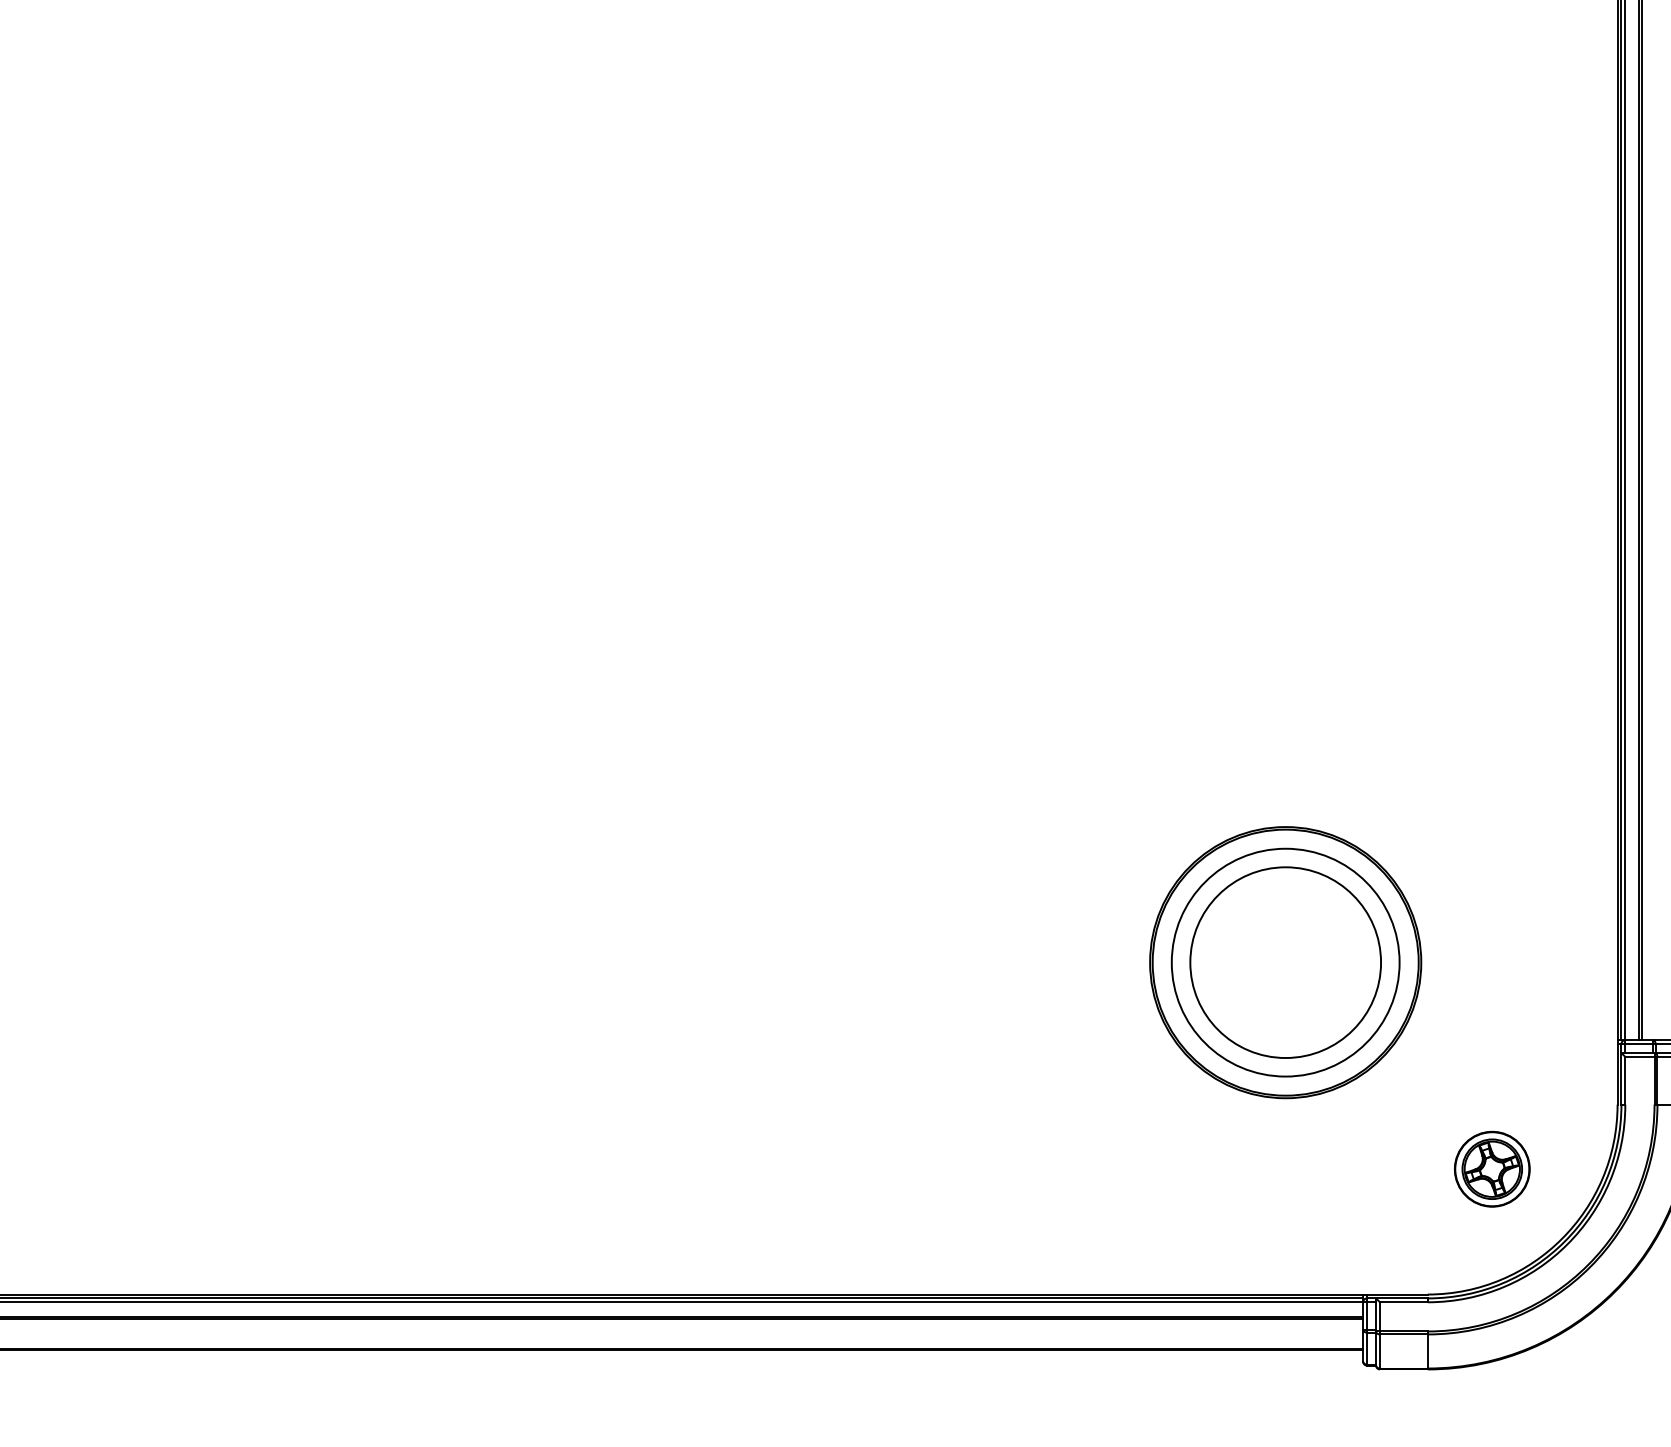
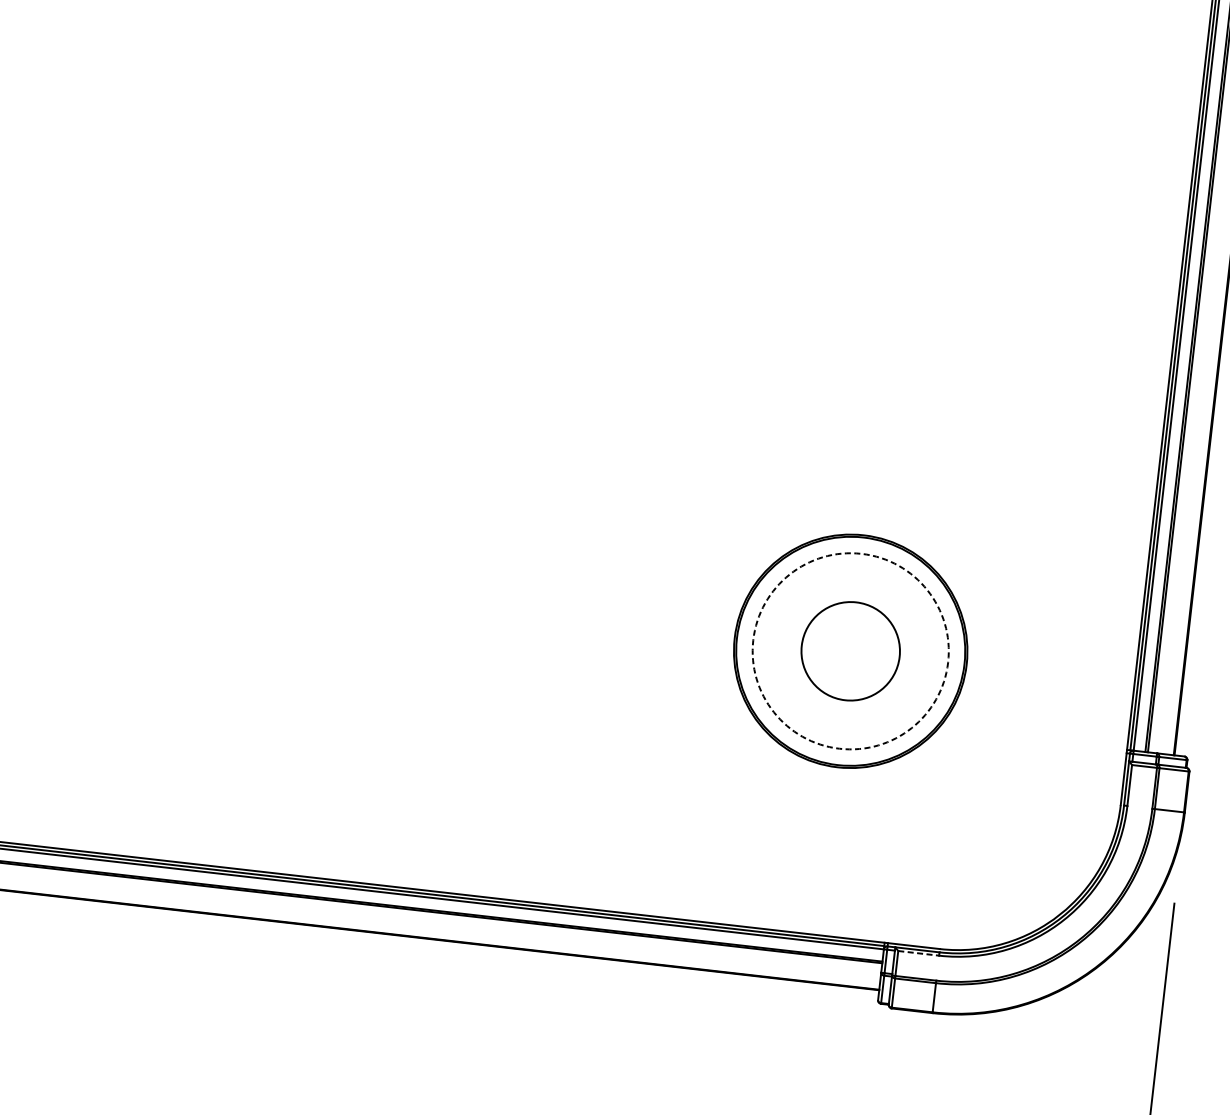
circle: (1285, 962) -> (850, 651), size x0.6
circle: (1285, 962) -> (850, 651), solid -> dashed
part: (1492, 1168) -> (1007, 847), removed
line: (1403, 1302) -> (918, 953), solid -> dashed

